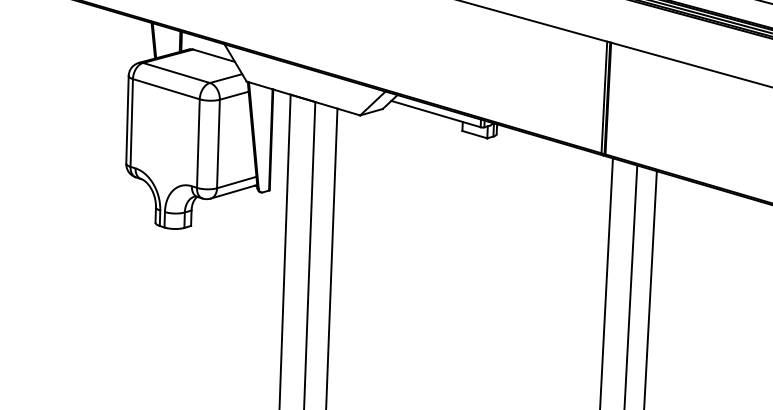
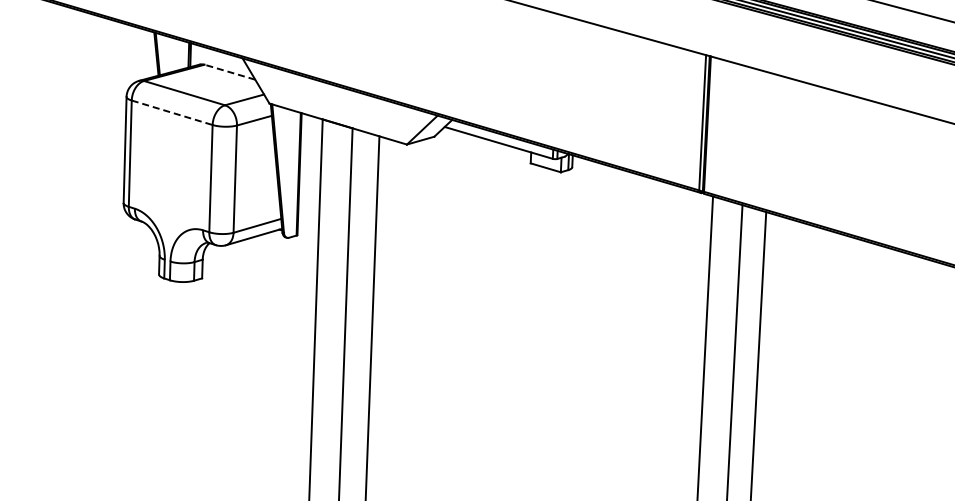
line: (213, 55) -> (229, 72), solid -> dashed
line: (166, 88) -> (172, 112), solid -> dashed

